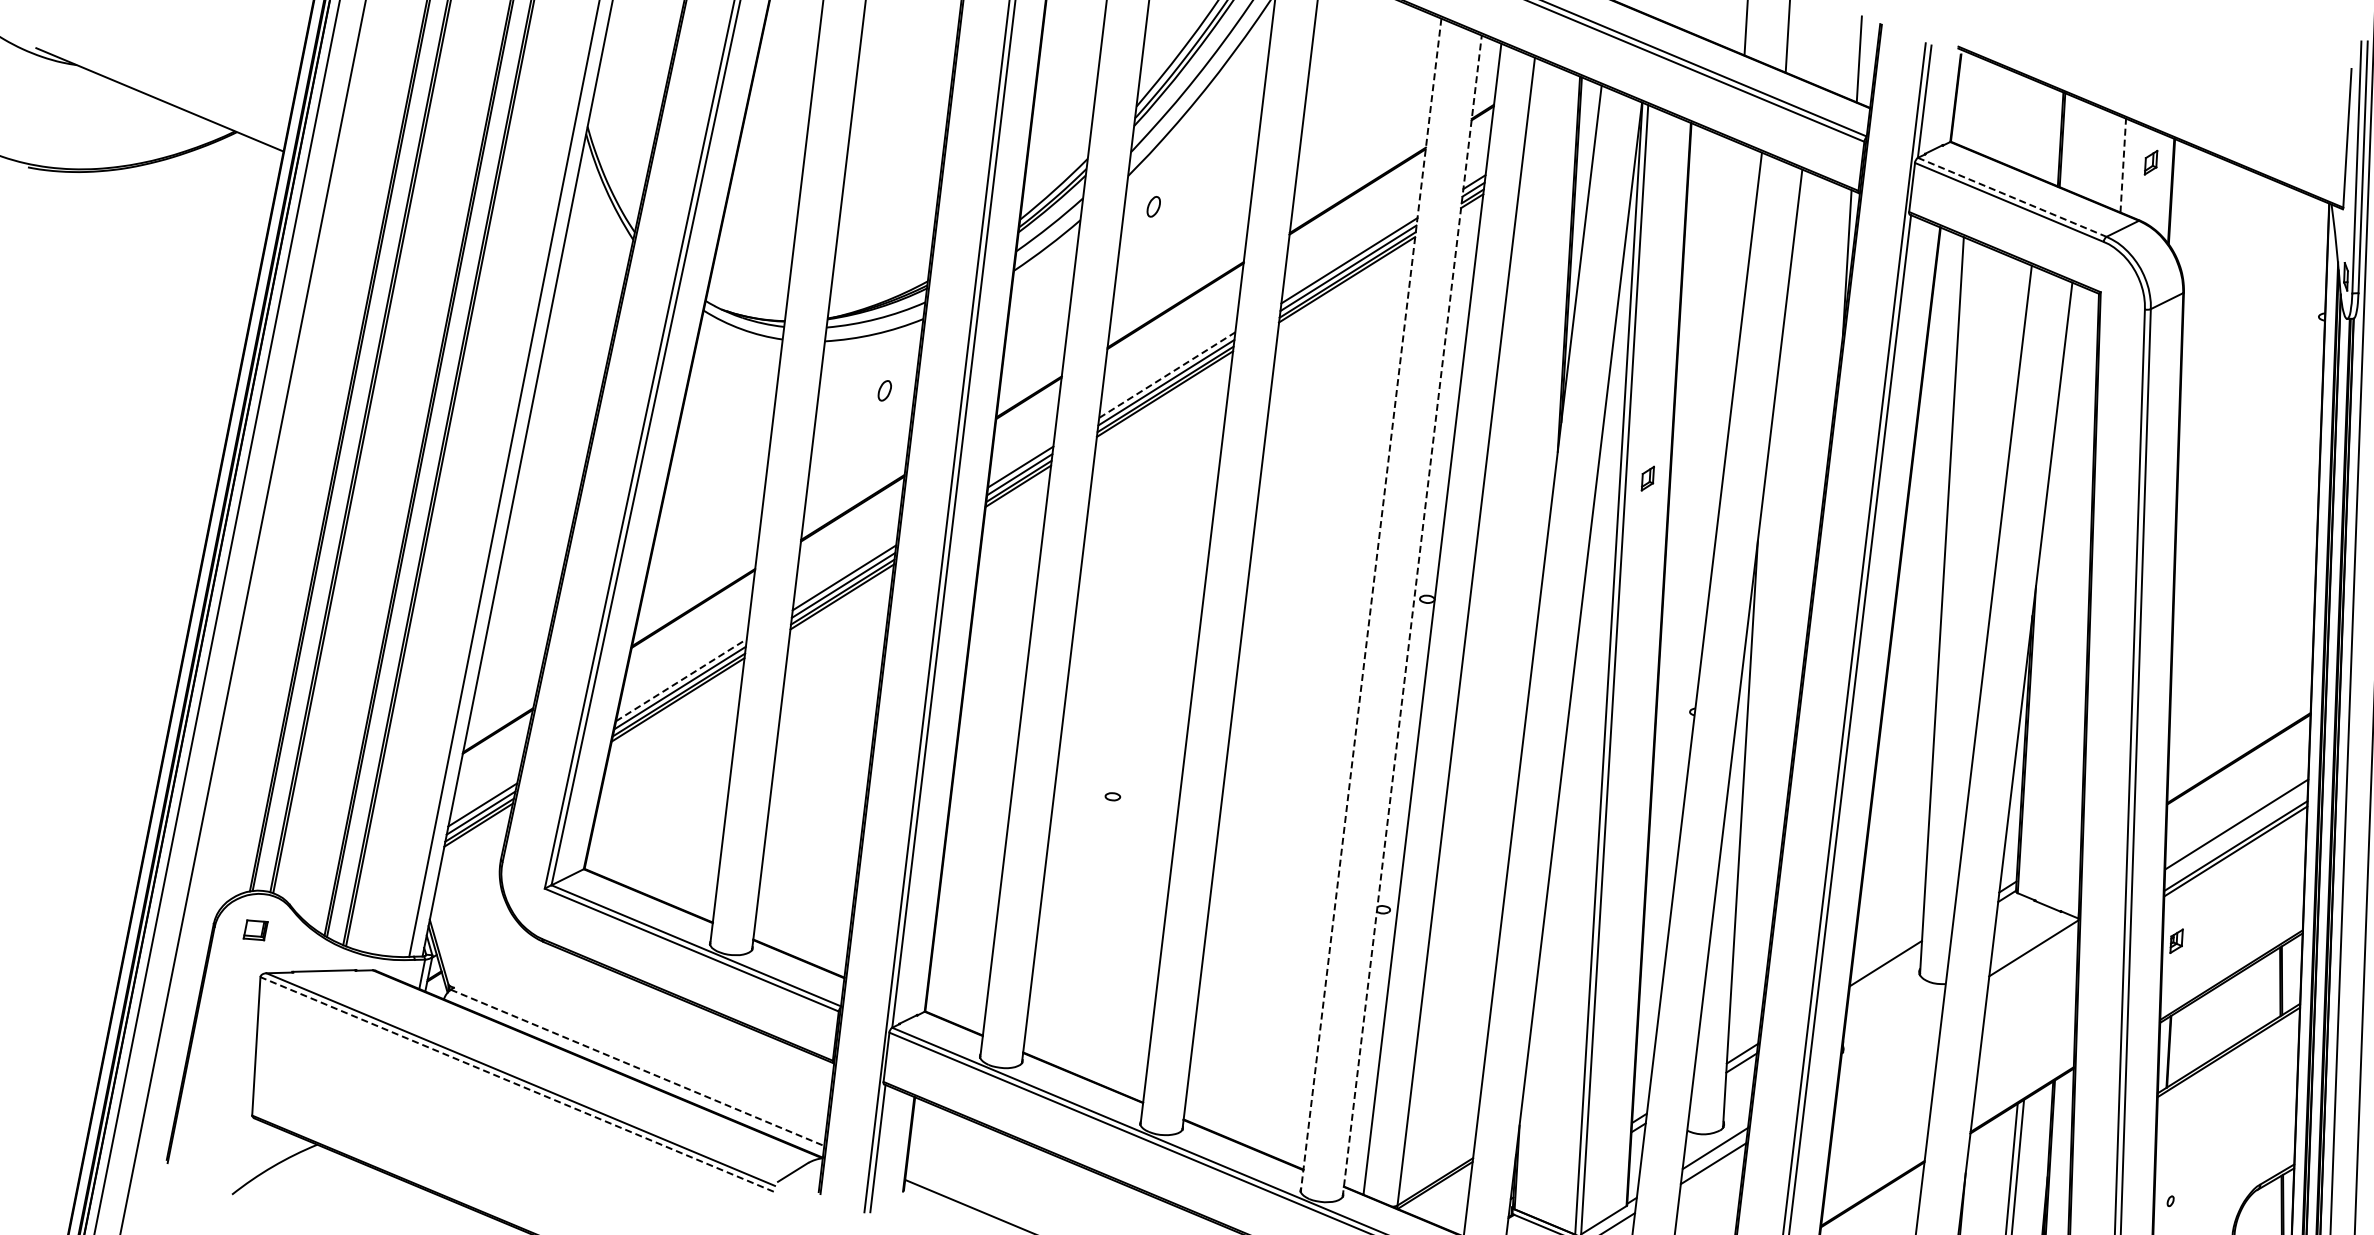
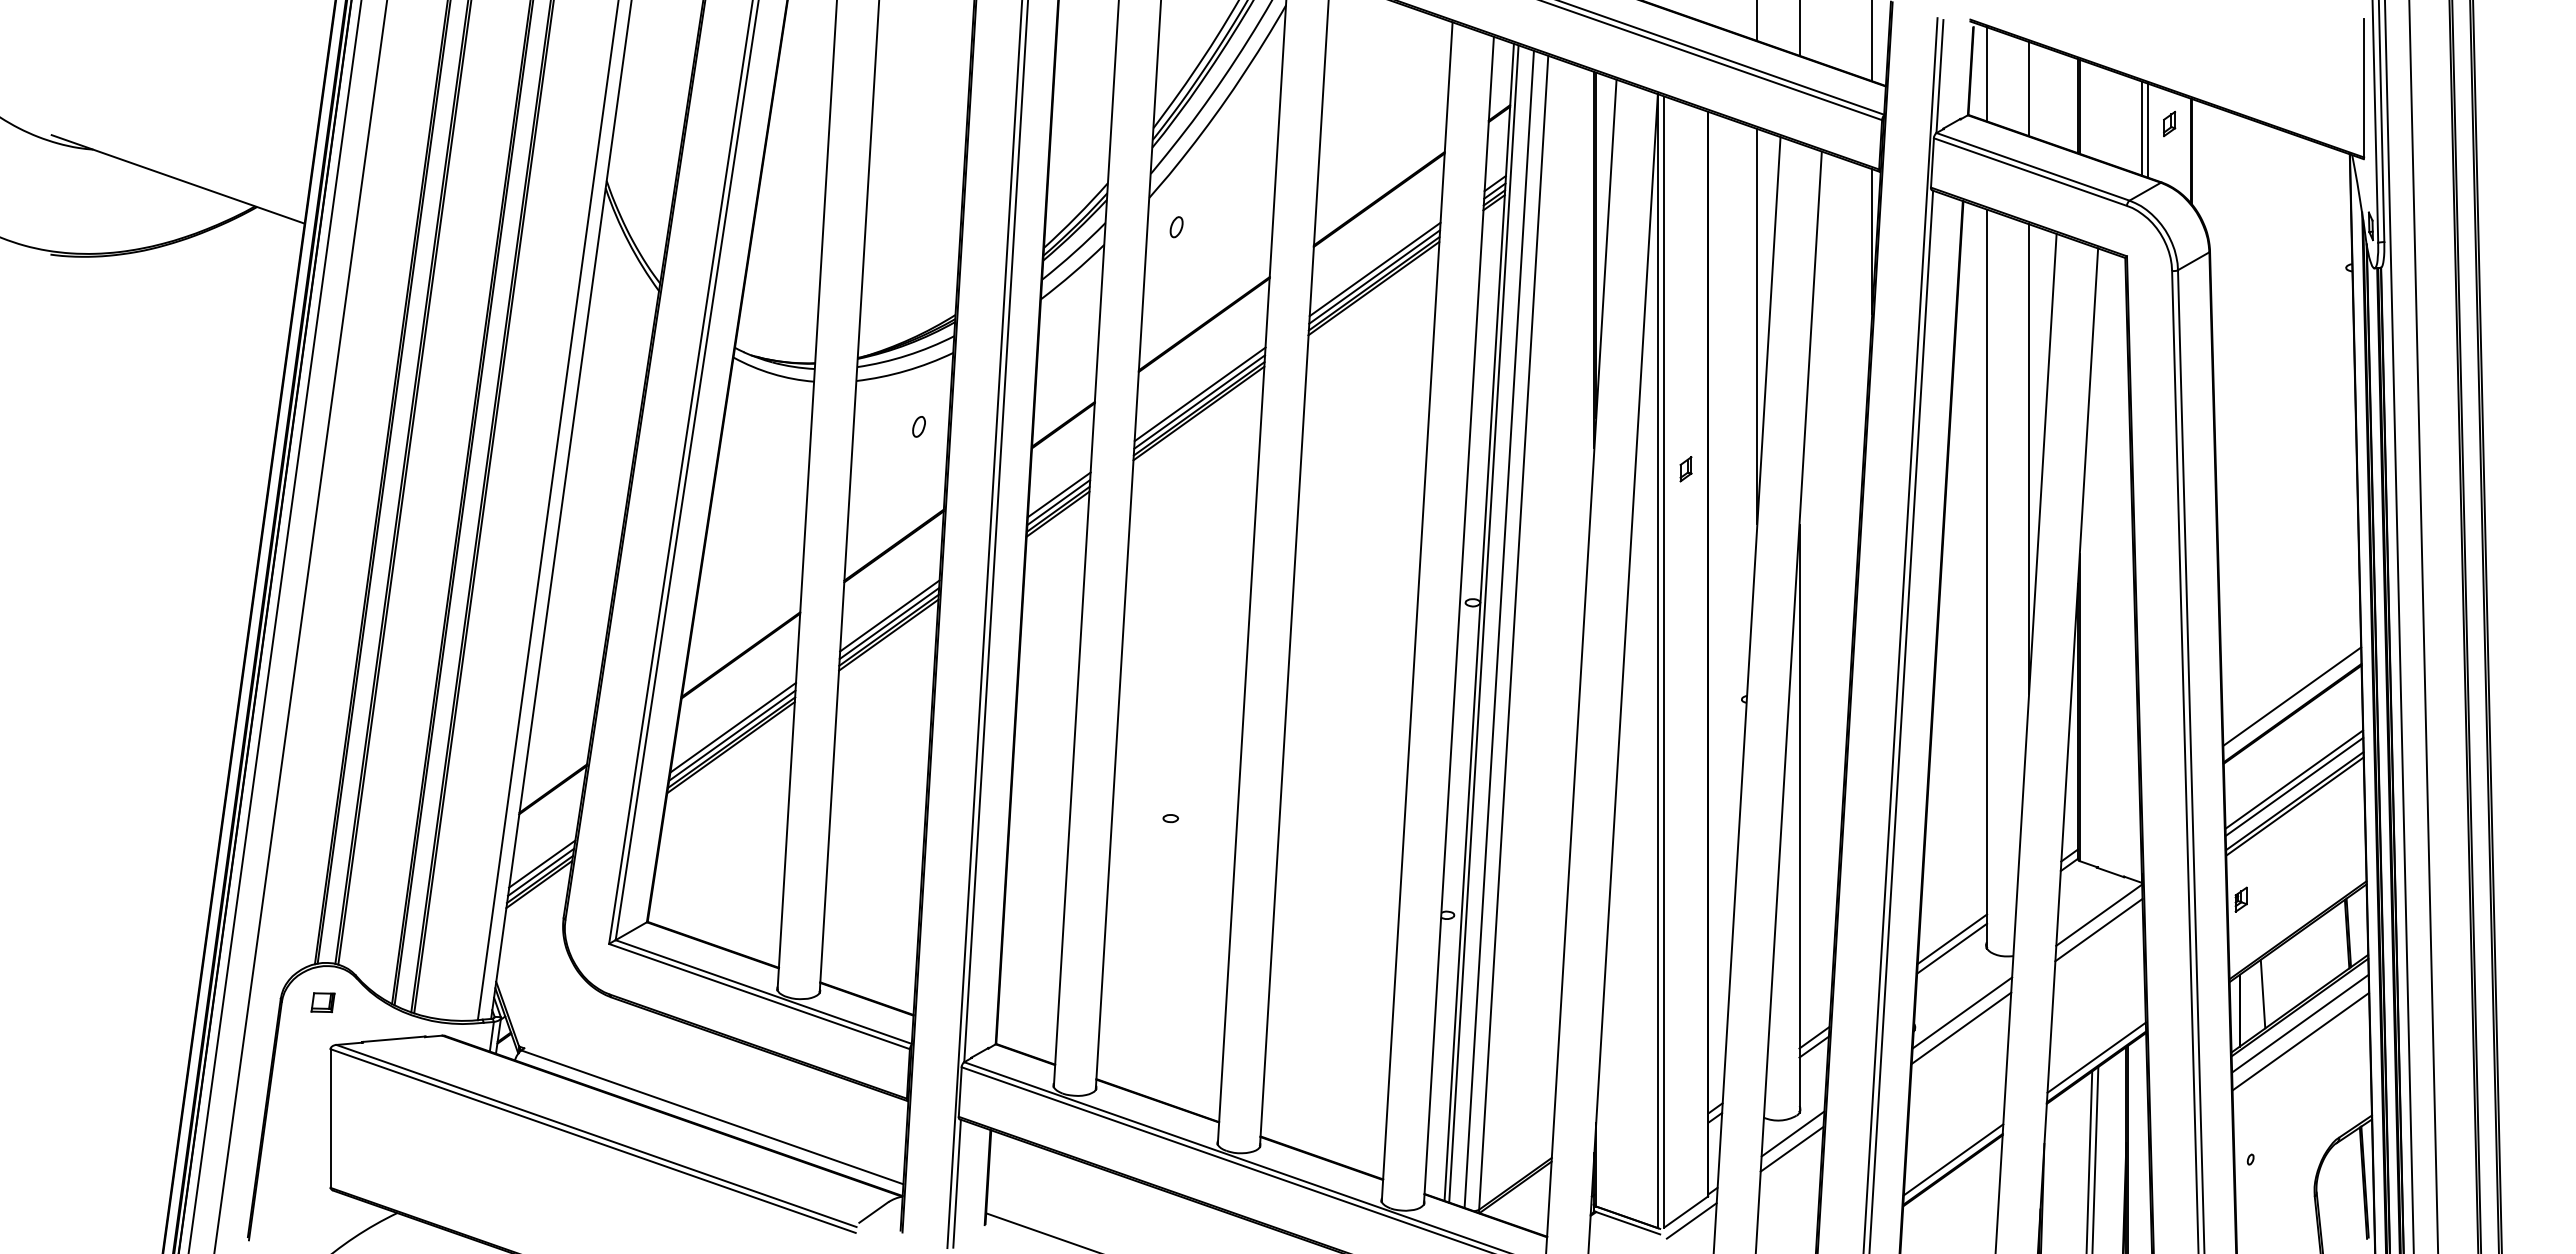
line: (1972, 102) -> (1987, 74), added
line: (2013, 118) -> (2029, 88), added
line: (2122, 165) -> (2141, 128), dashed -> solid
line: (2128, 167) -> (2147, 130), added
line: (2012, 198) -> (2033, 167), dashed -> solid
line: (1727, 340) -> (1757, 326), added
line: (1167, 375) -> (1200, 394), dashed -> solid
line: (1991, 488) -> (2029, 458), added
line: (1371, 605) -> (1417, 612), dashed -> solid
line: (1411, 616) -> (1458, 620), dashed -> solid
line: (1436, 620) -> (1483, 623), added
line: (1451, 626) -> (1498, 628), added
line: (681, 679) -> (733, 727), dashed -> solid
line: (2239, 741) -> (2292, 696), added
line: (2236, 831) -> (2294, 786), added
line: (2032, 962) -> (2098, 929), added
line: (1885, 972) -> (1952, 948), added
line: (1891, 1037) -> (1962, 1012), added
line: (2192, 1037) -> (2262, 994), added
line: (1889, 1052) -> (1961, 1027), added
line: (637, 1068) -> (712, 1117), dashed -> solid
line: (2228, 1068) -> (2300, 1023), added
line: (516, 1083) -> (592, 1140), dashed -> solid
line: (2227, 1086) -> (2300, 1041), added
line: (2022, 1090) -> (2096, 1057), added
line: (1873, 1183) -> (1953, 1159), added

